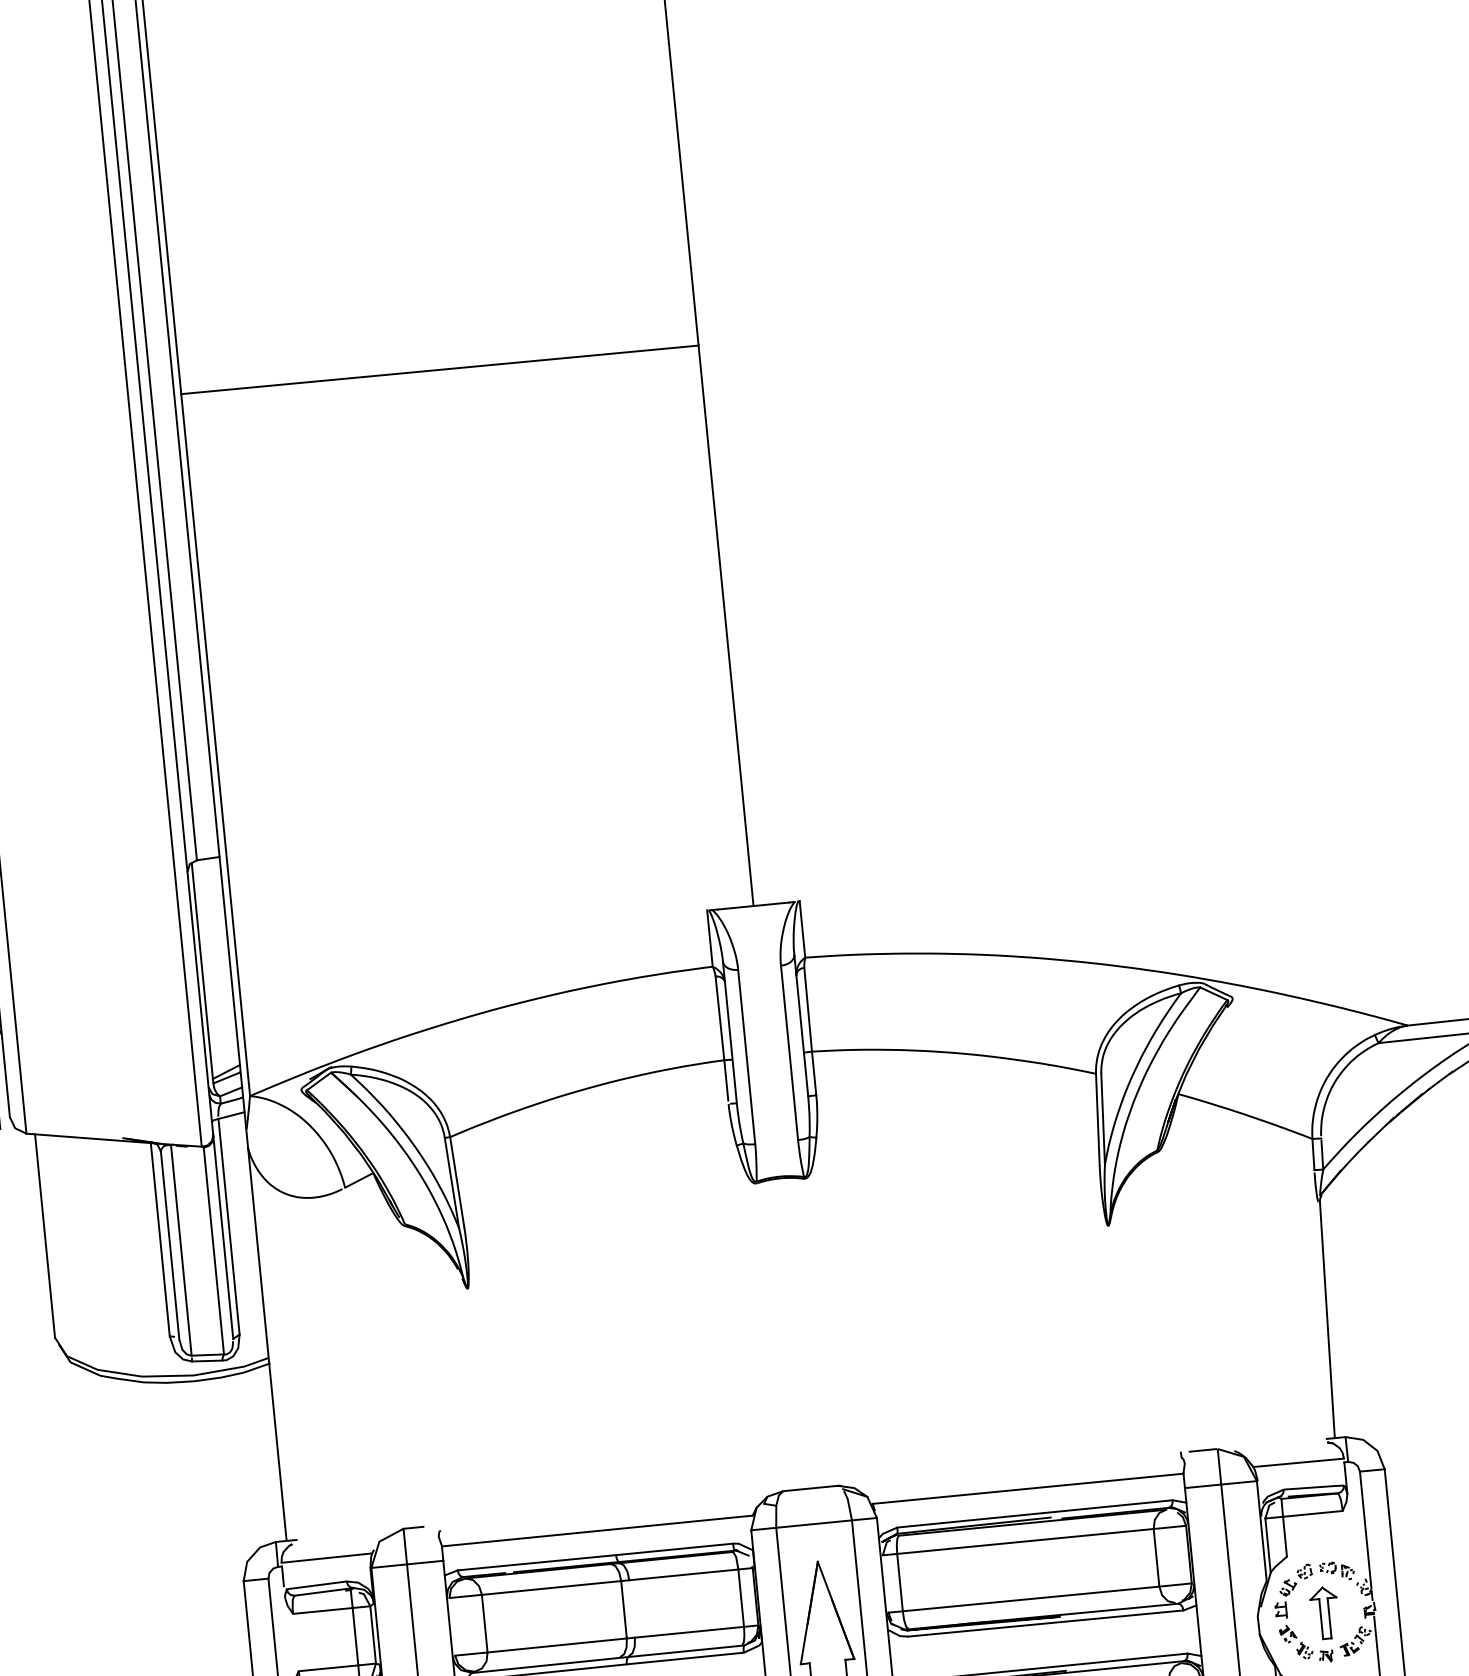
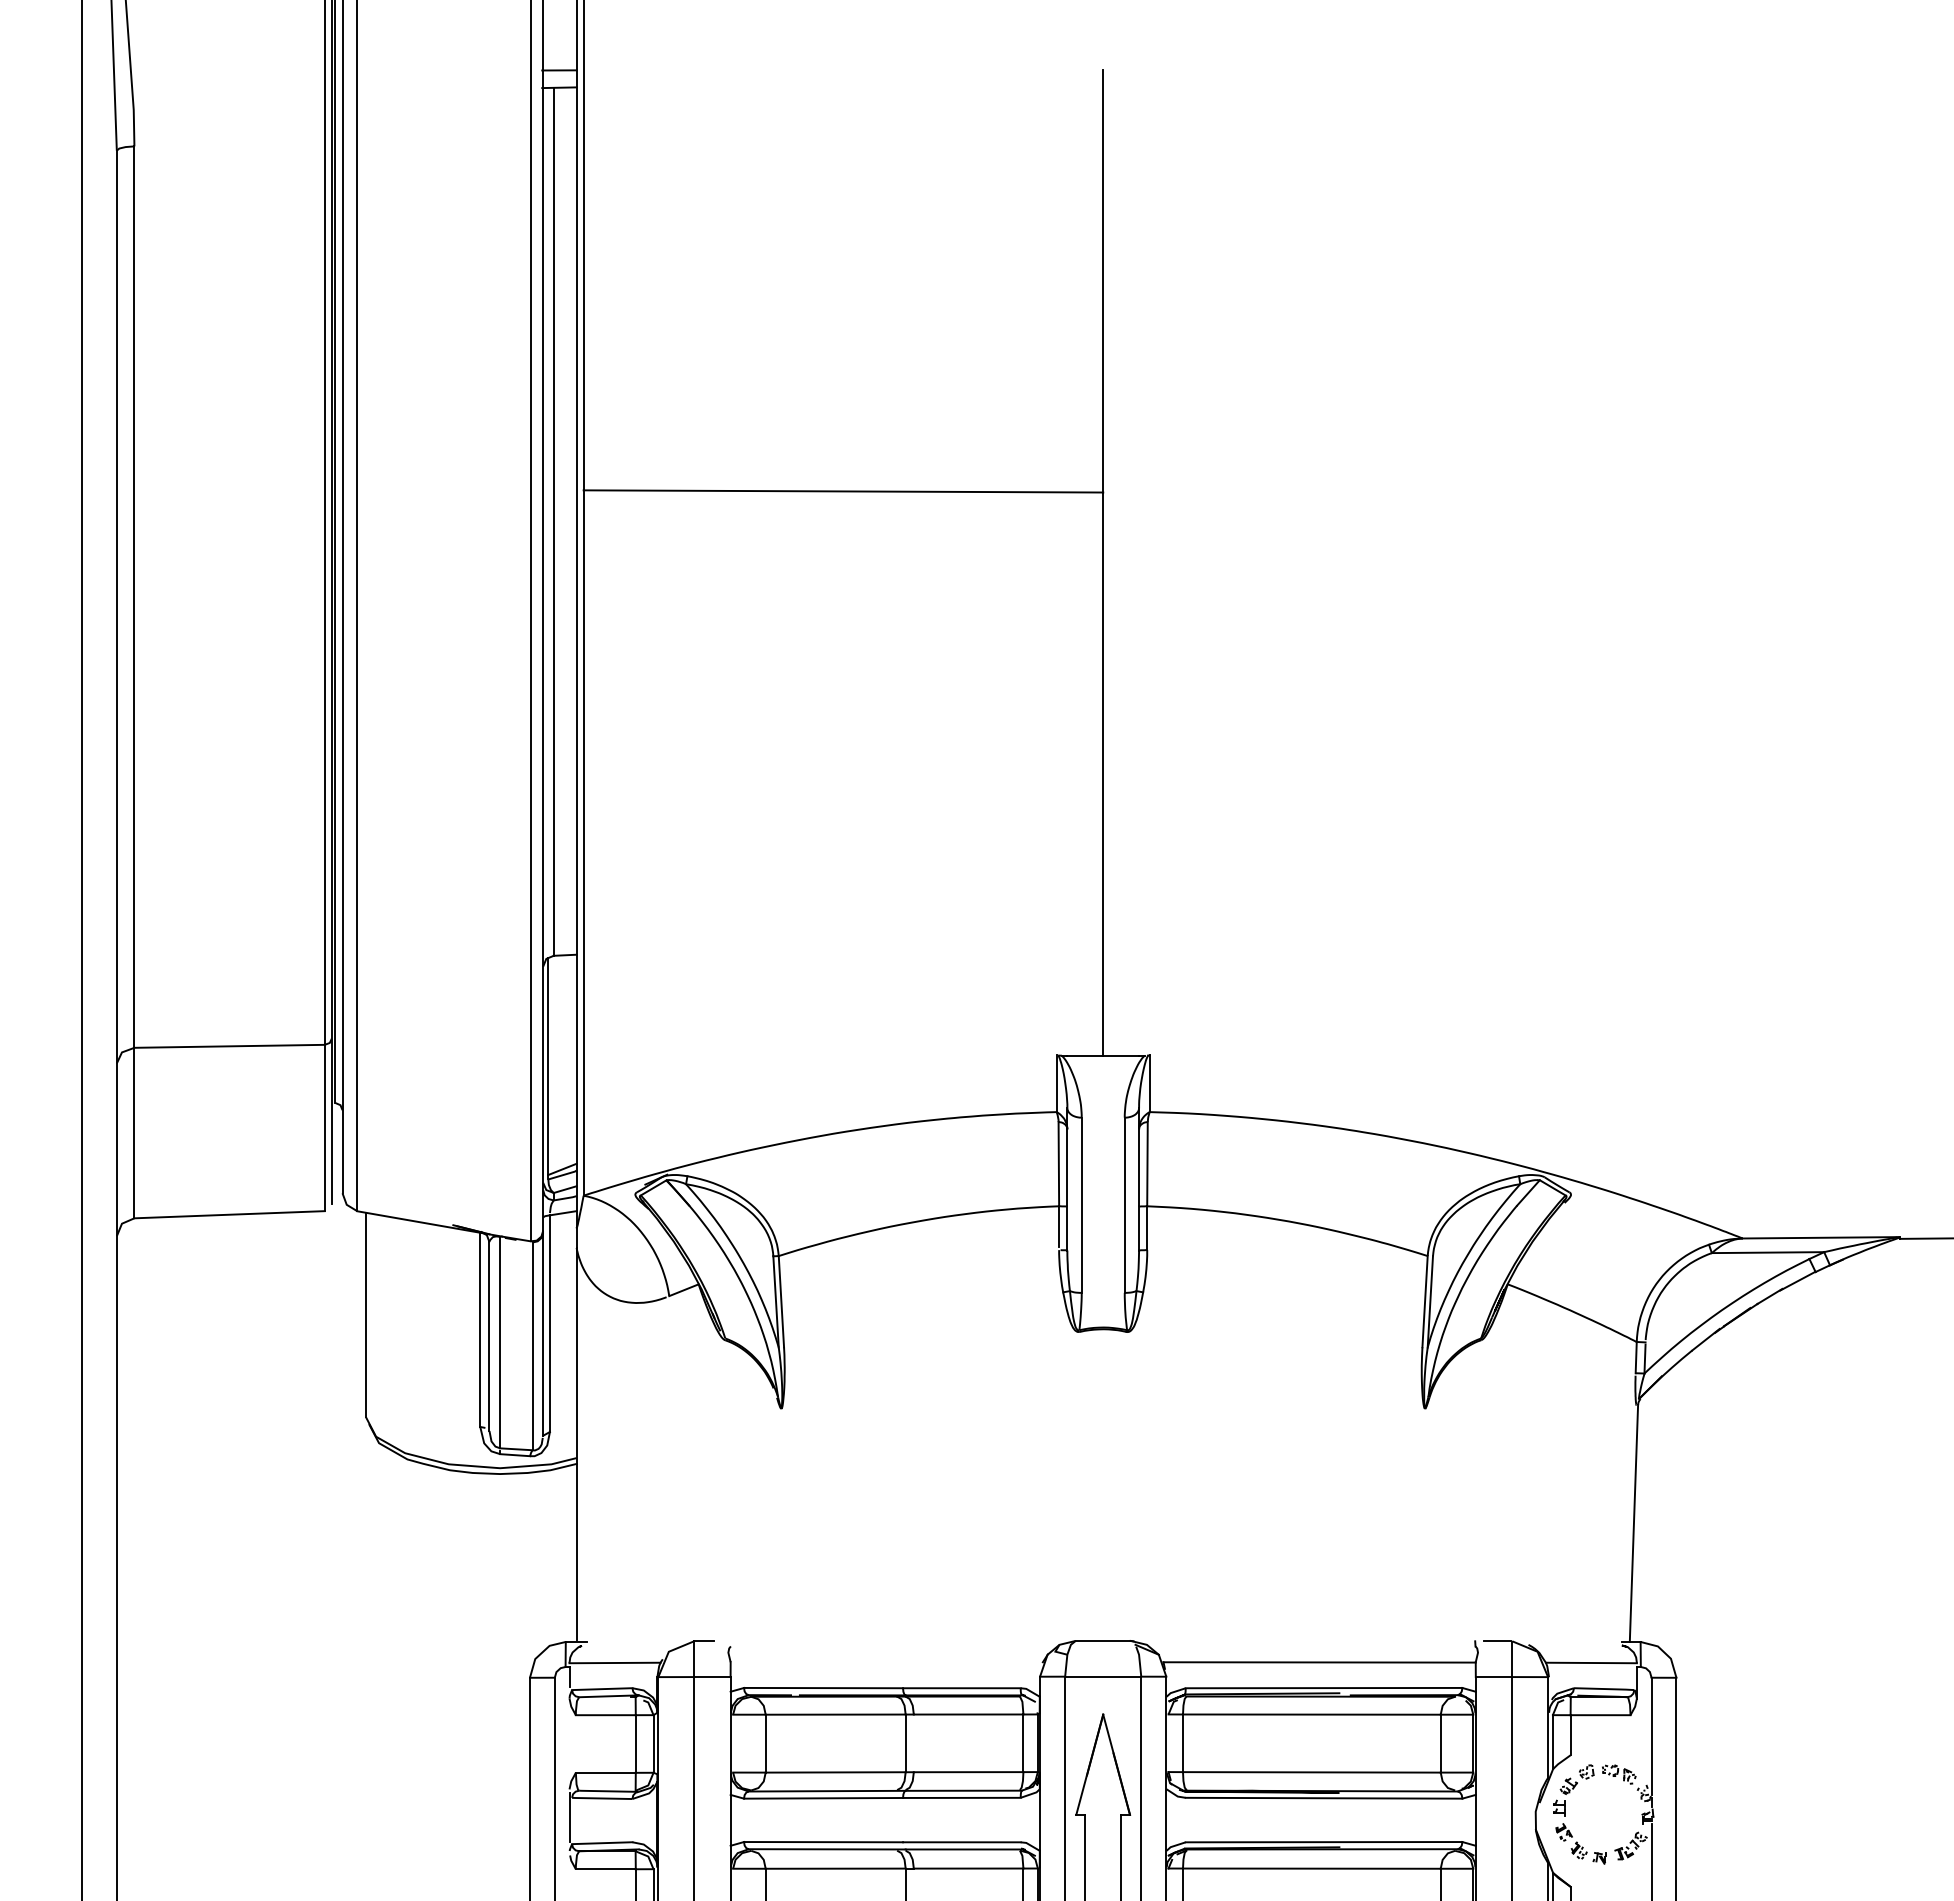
line: (597, 1531) -> (886, 1662), removed
part: (1324, 1612) -> (1602, 1814), removed

